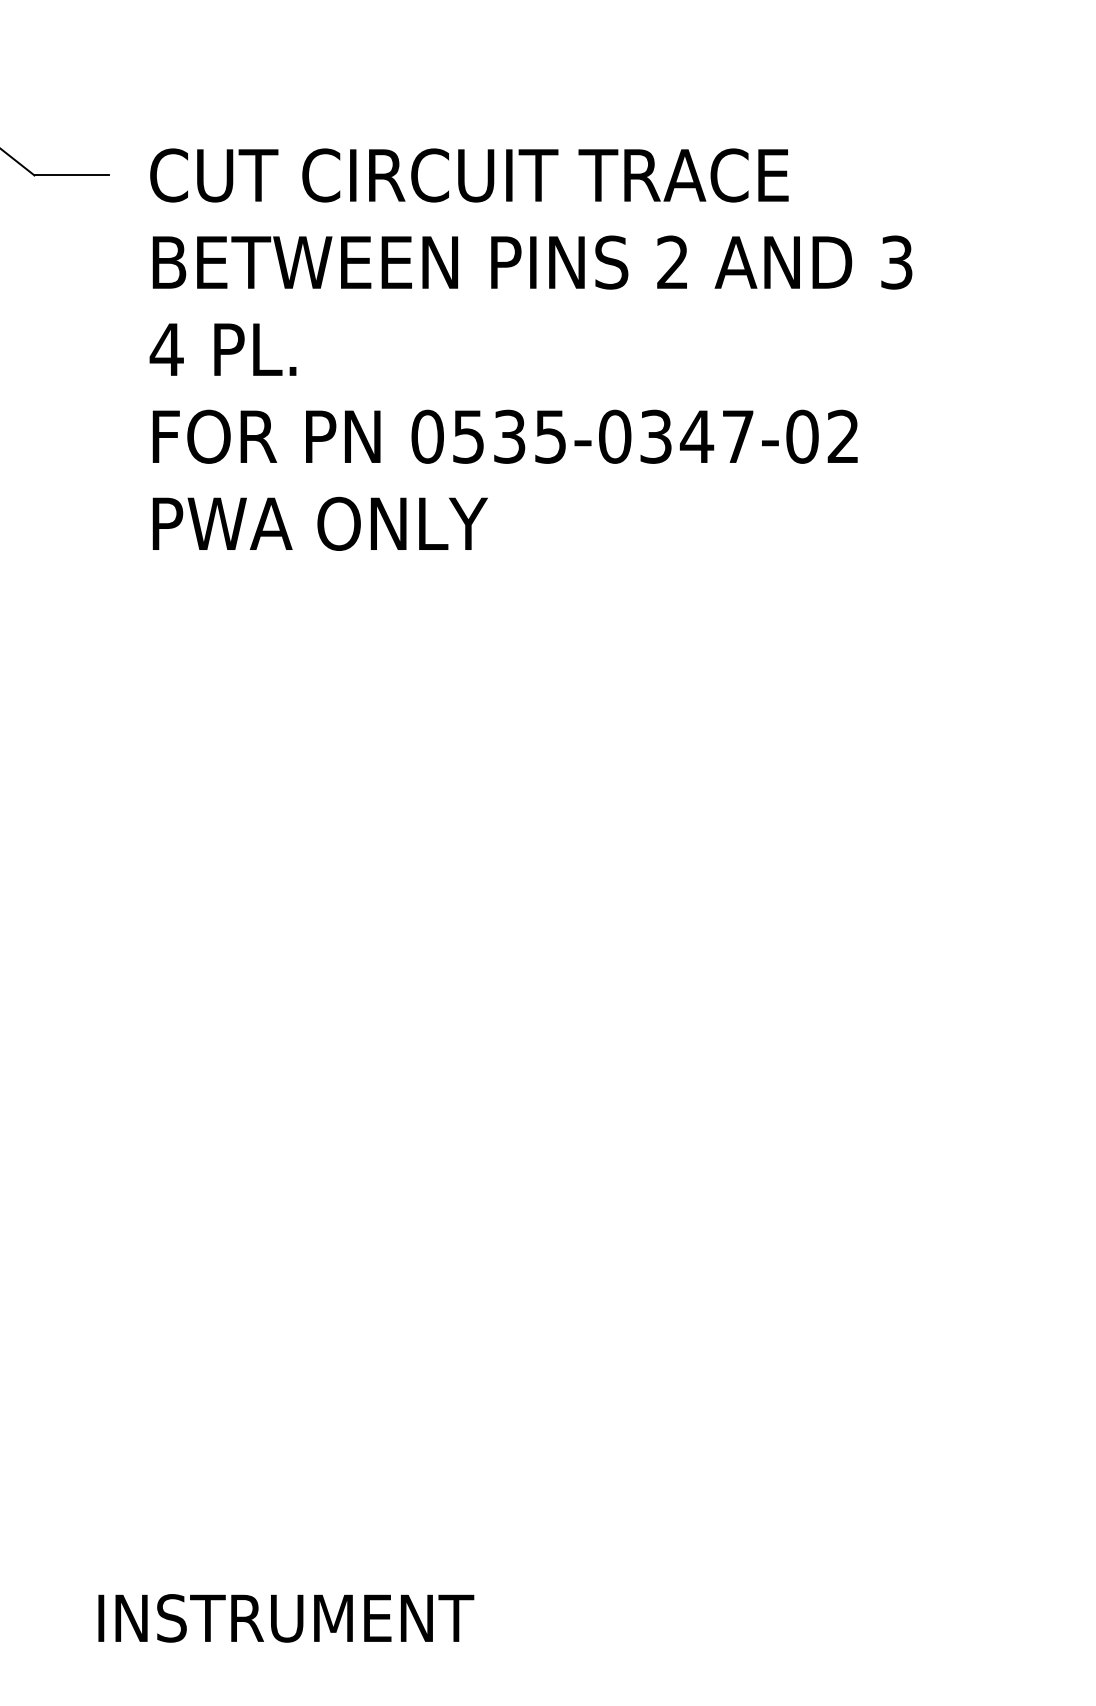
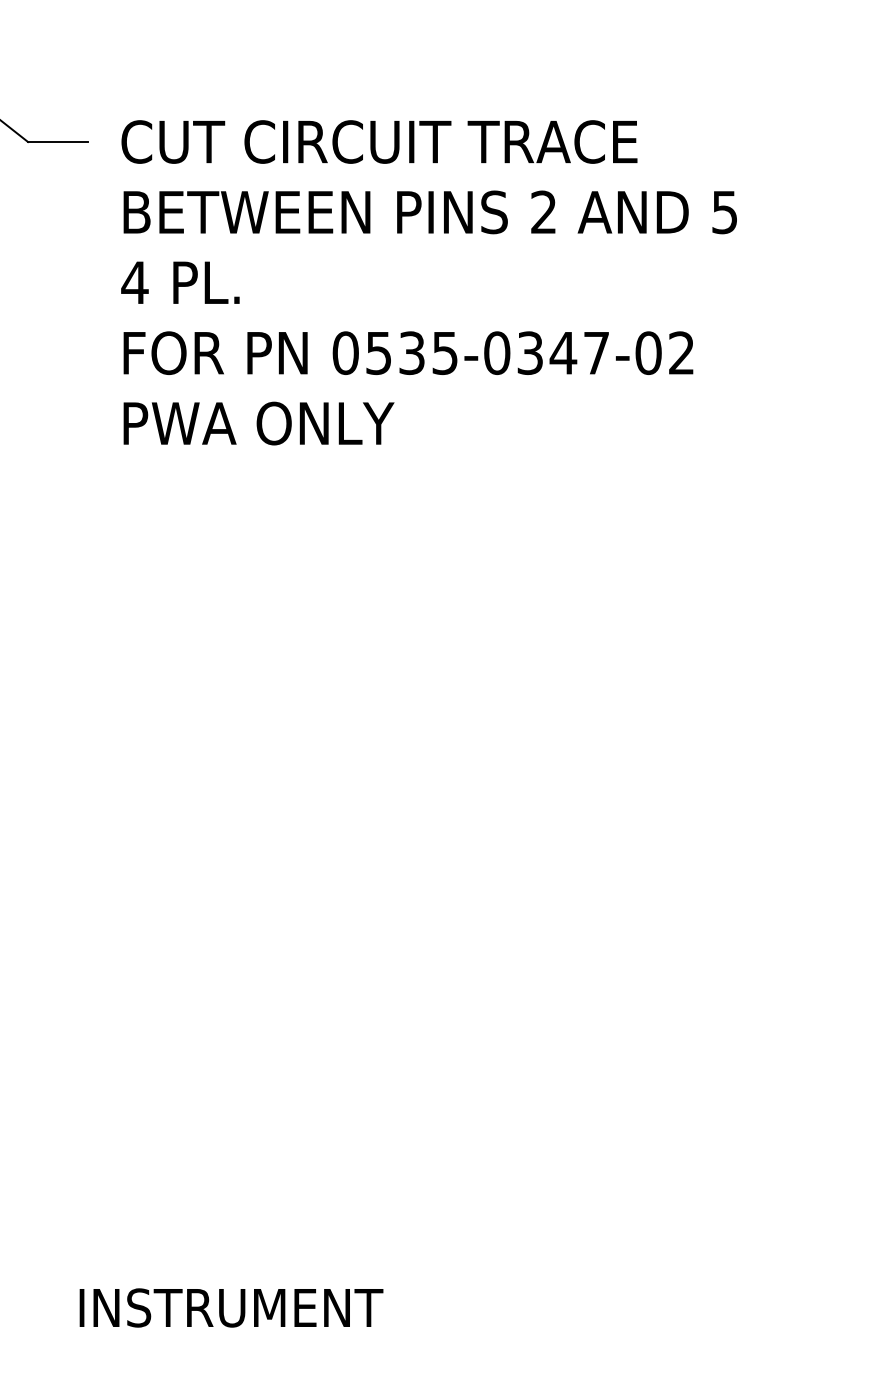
text: (896, 261) -> (724, 211), 3 -> 5

